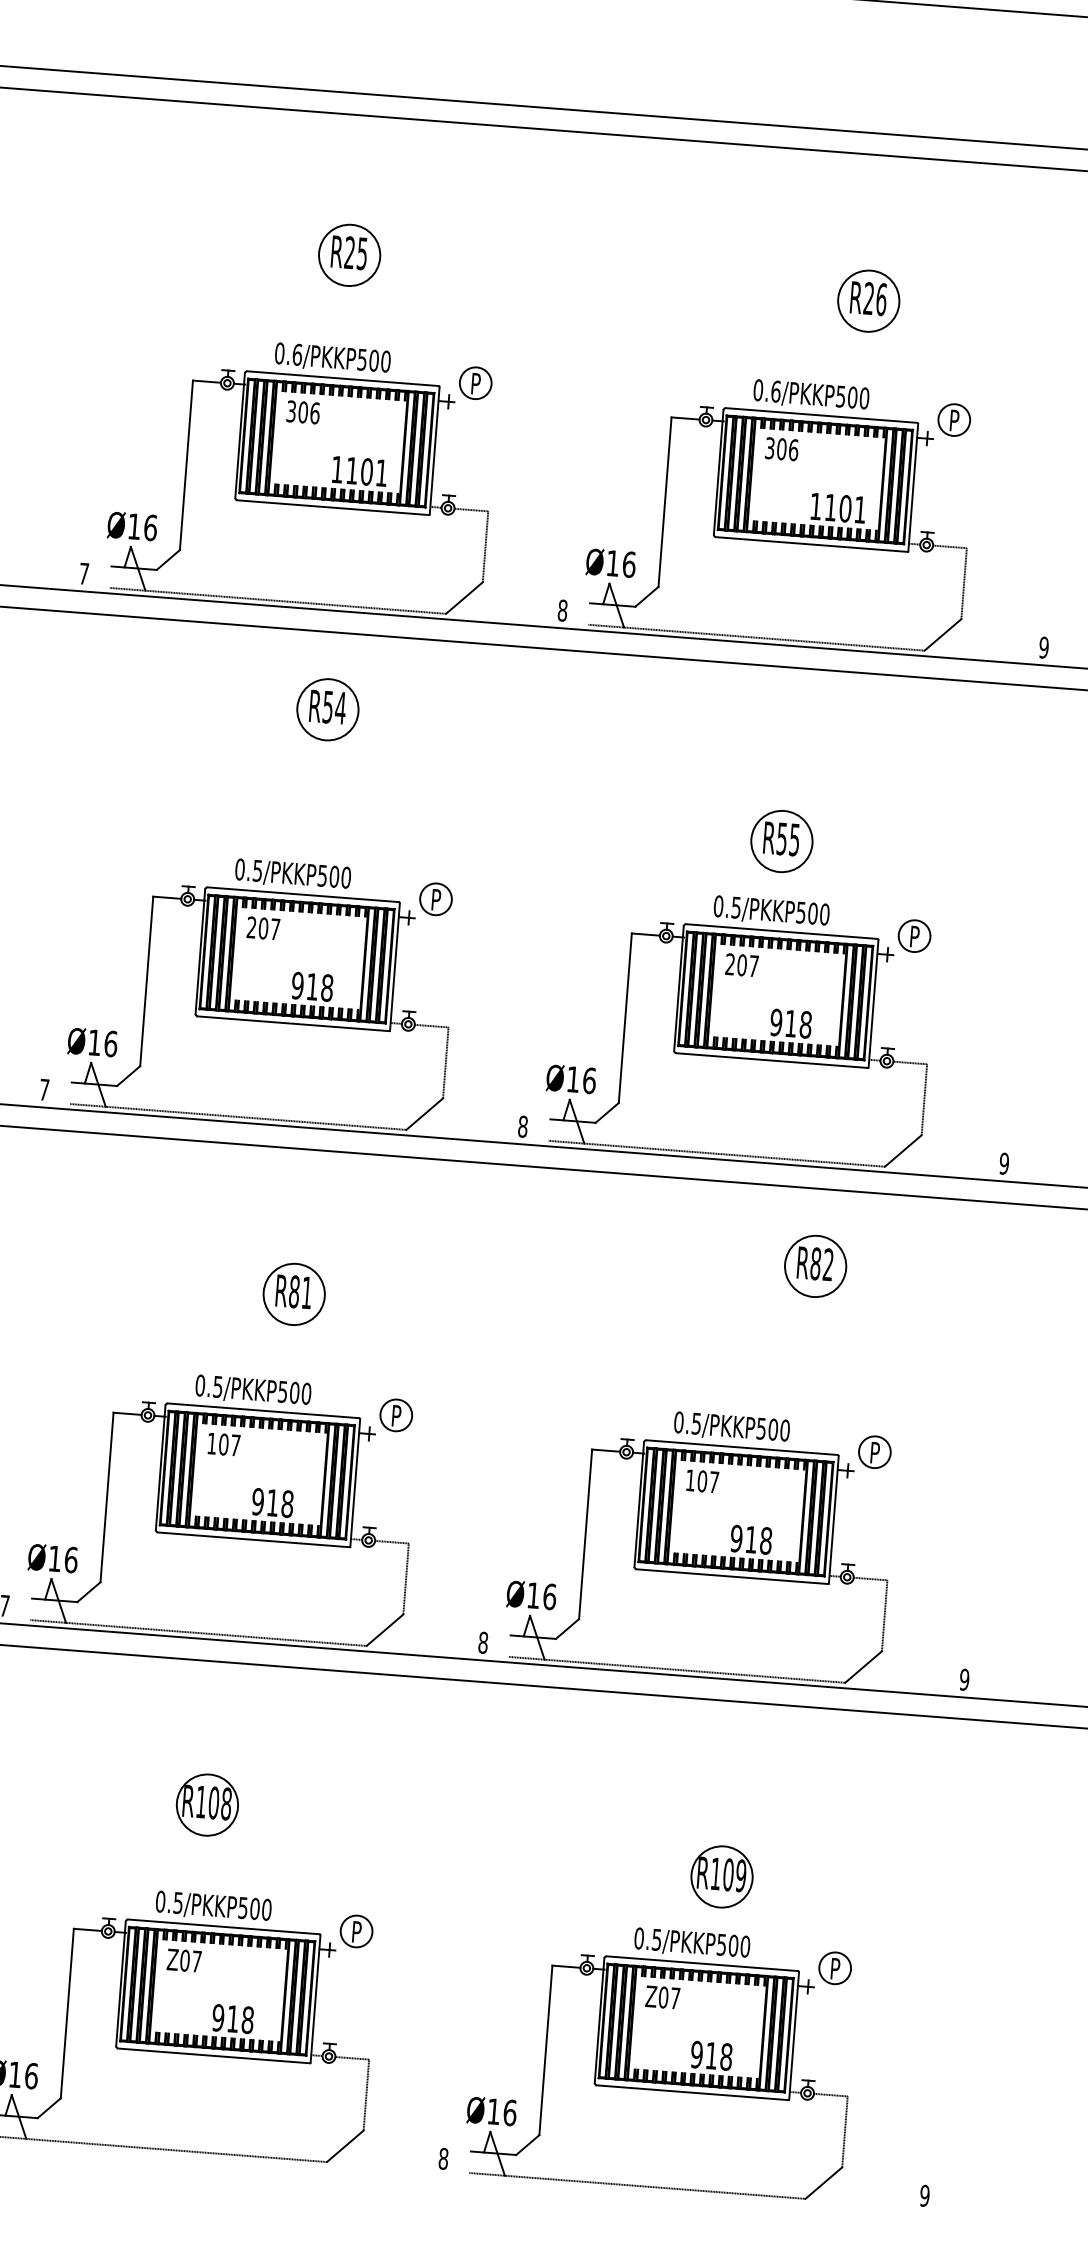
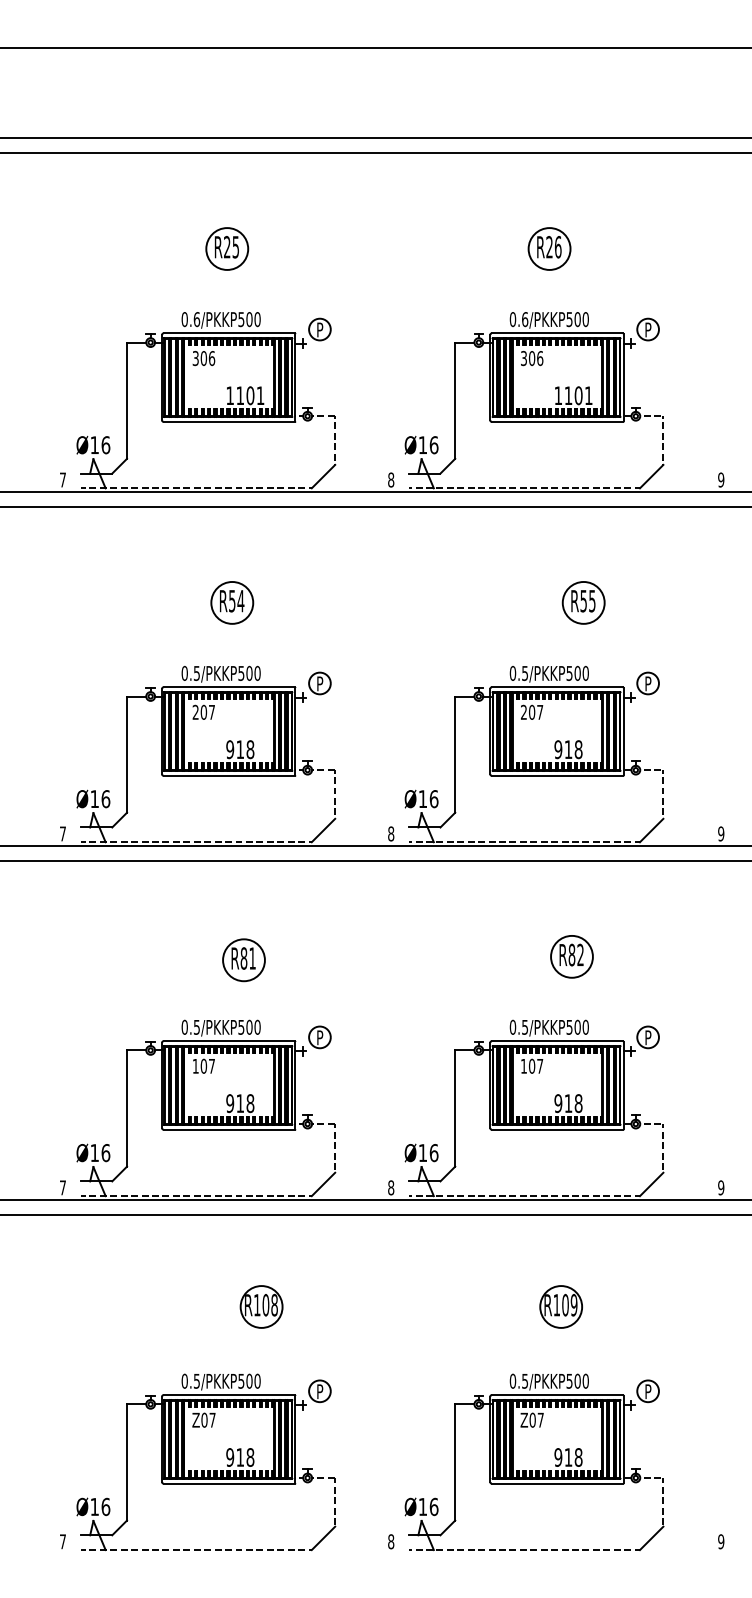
part: (868, 300) -> (549, 248), moved
part: (328, 709) -> (232, 602), moved
part: (781, 840) -> (583, 602), moved
part: (814, 1265) -> (571, 956), moved
part: (207, 1804) -> (261, 1306), moved
part: (721, 1876) -> (560, 1306), moved

